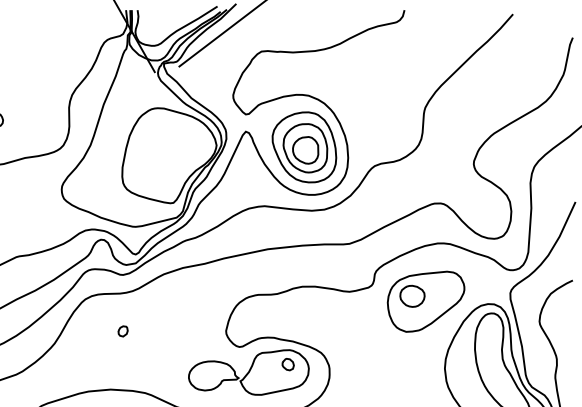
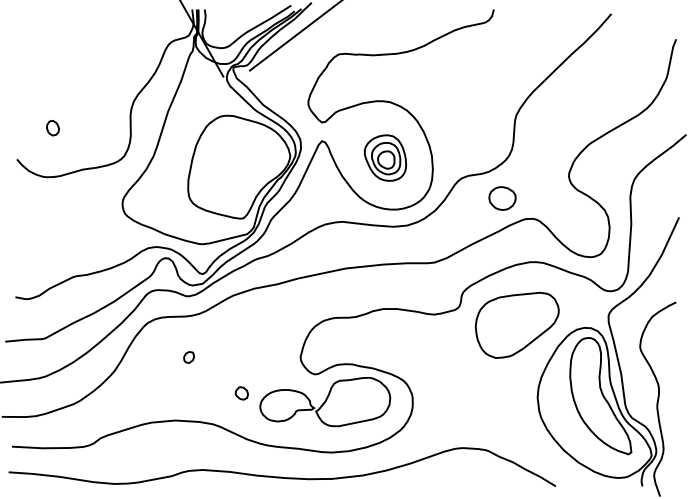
part: (304, 146) -> (385, 157), size x0.6
part: (412, 296) -> (502, 198), moved
part: (287, 364) -> (241, 393), moved

